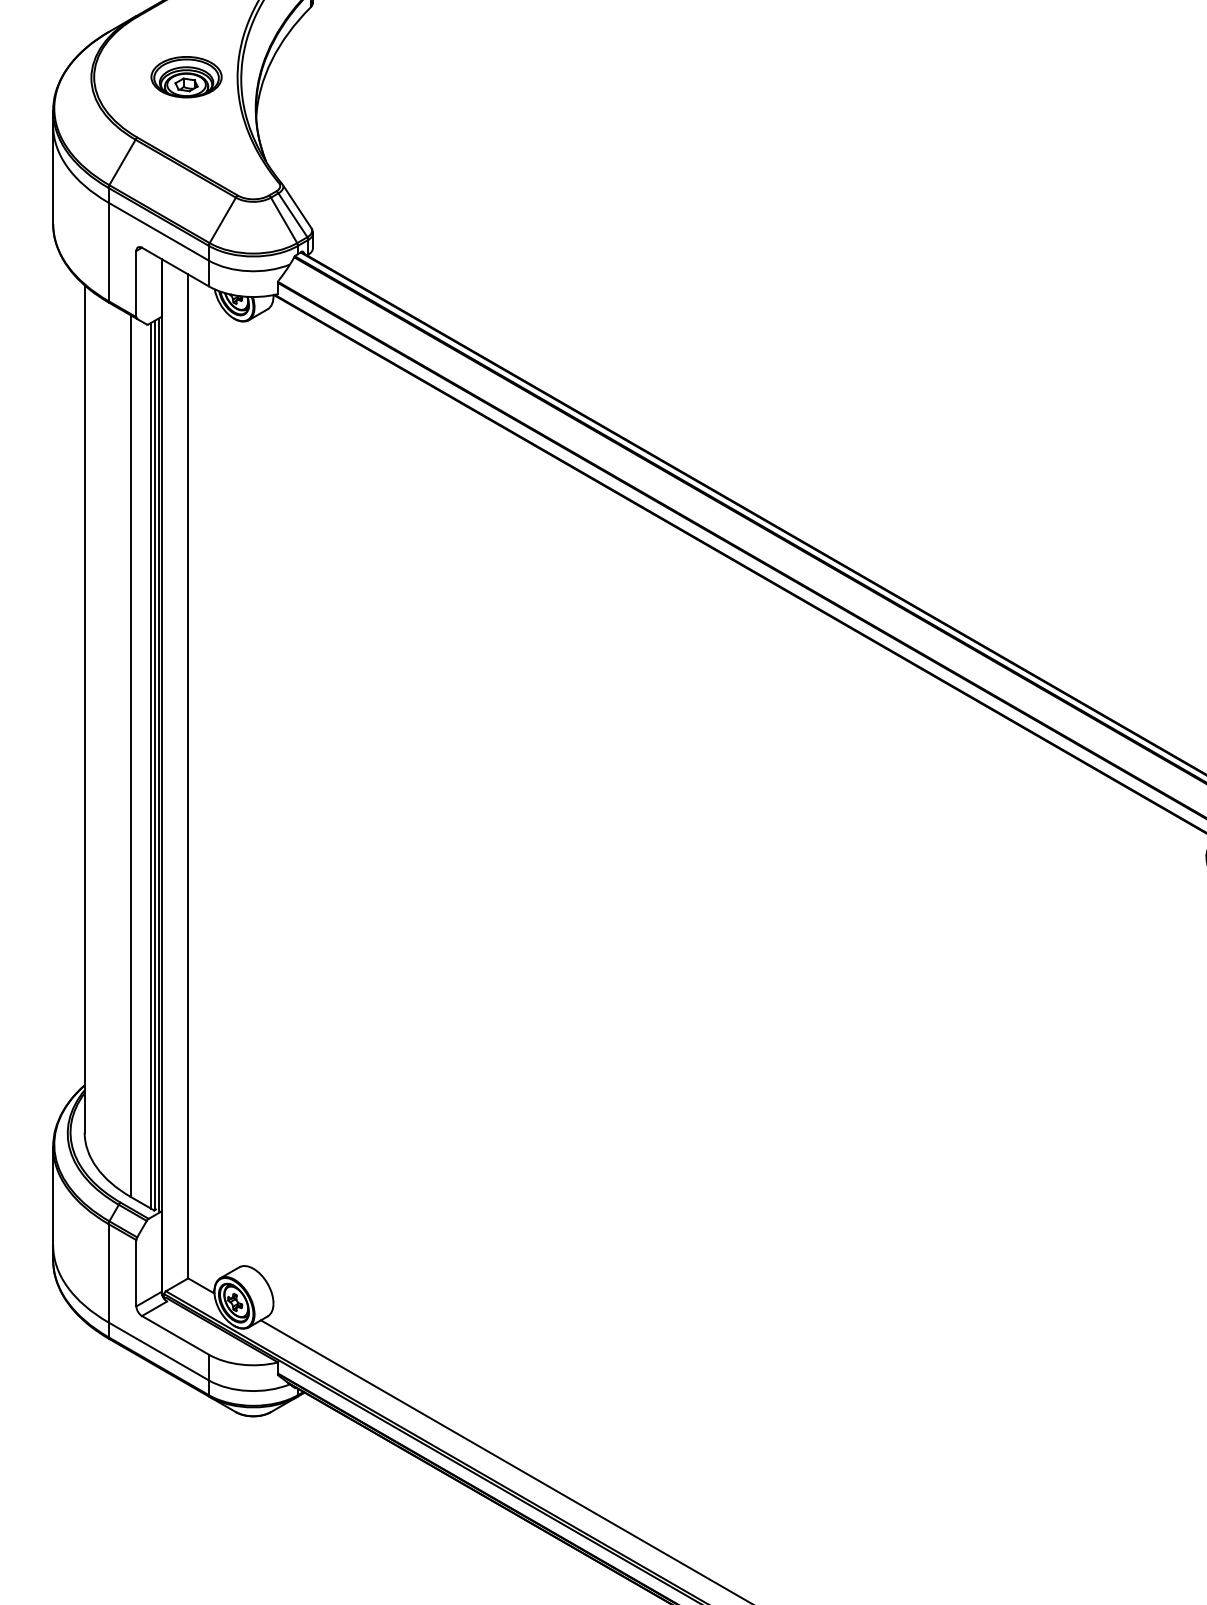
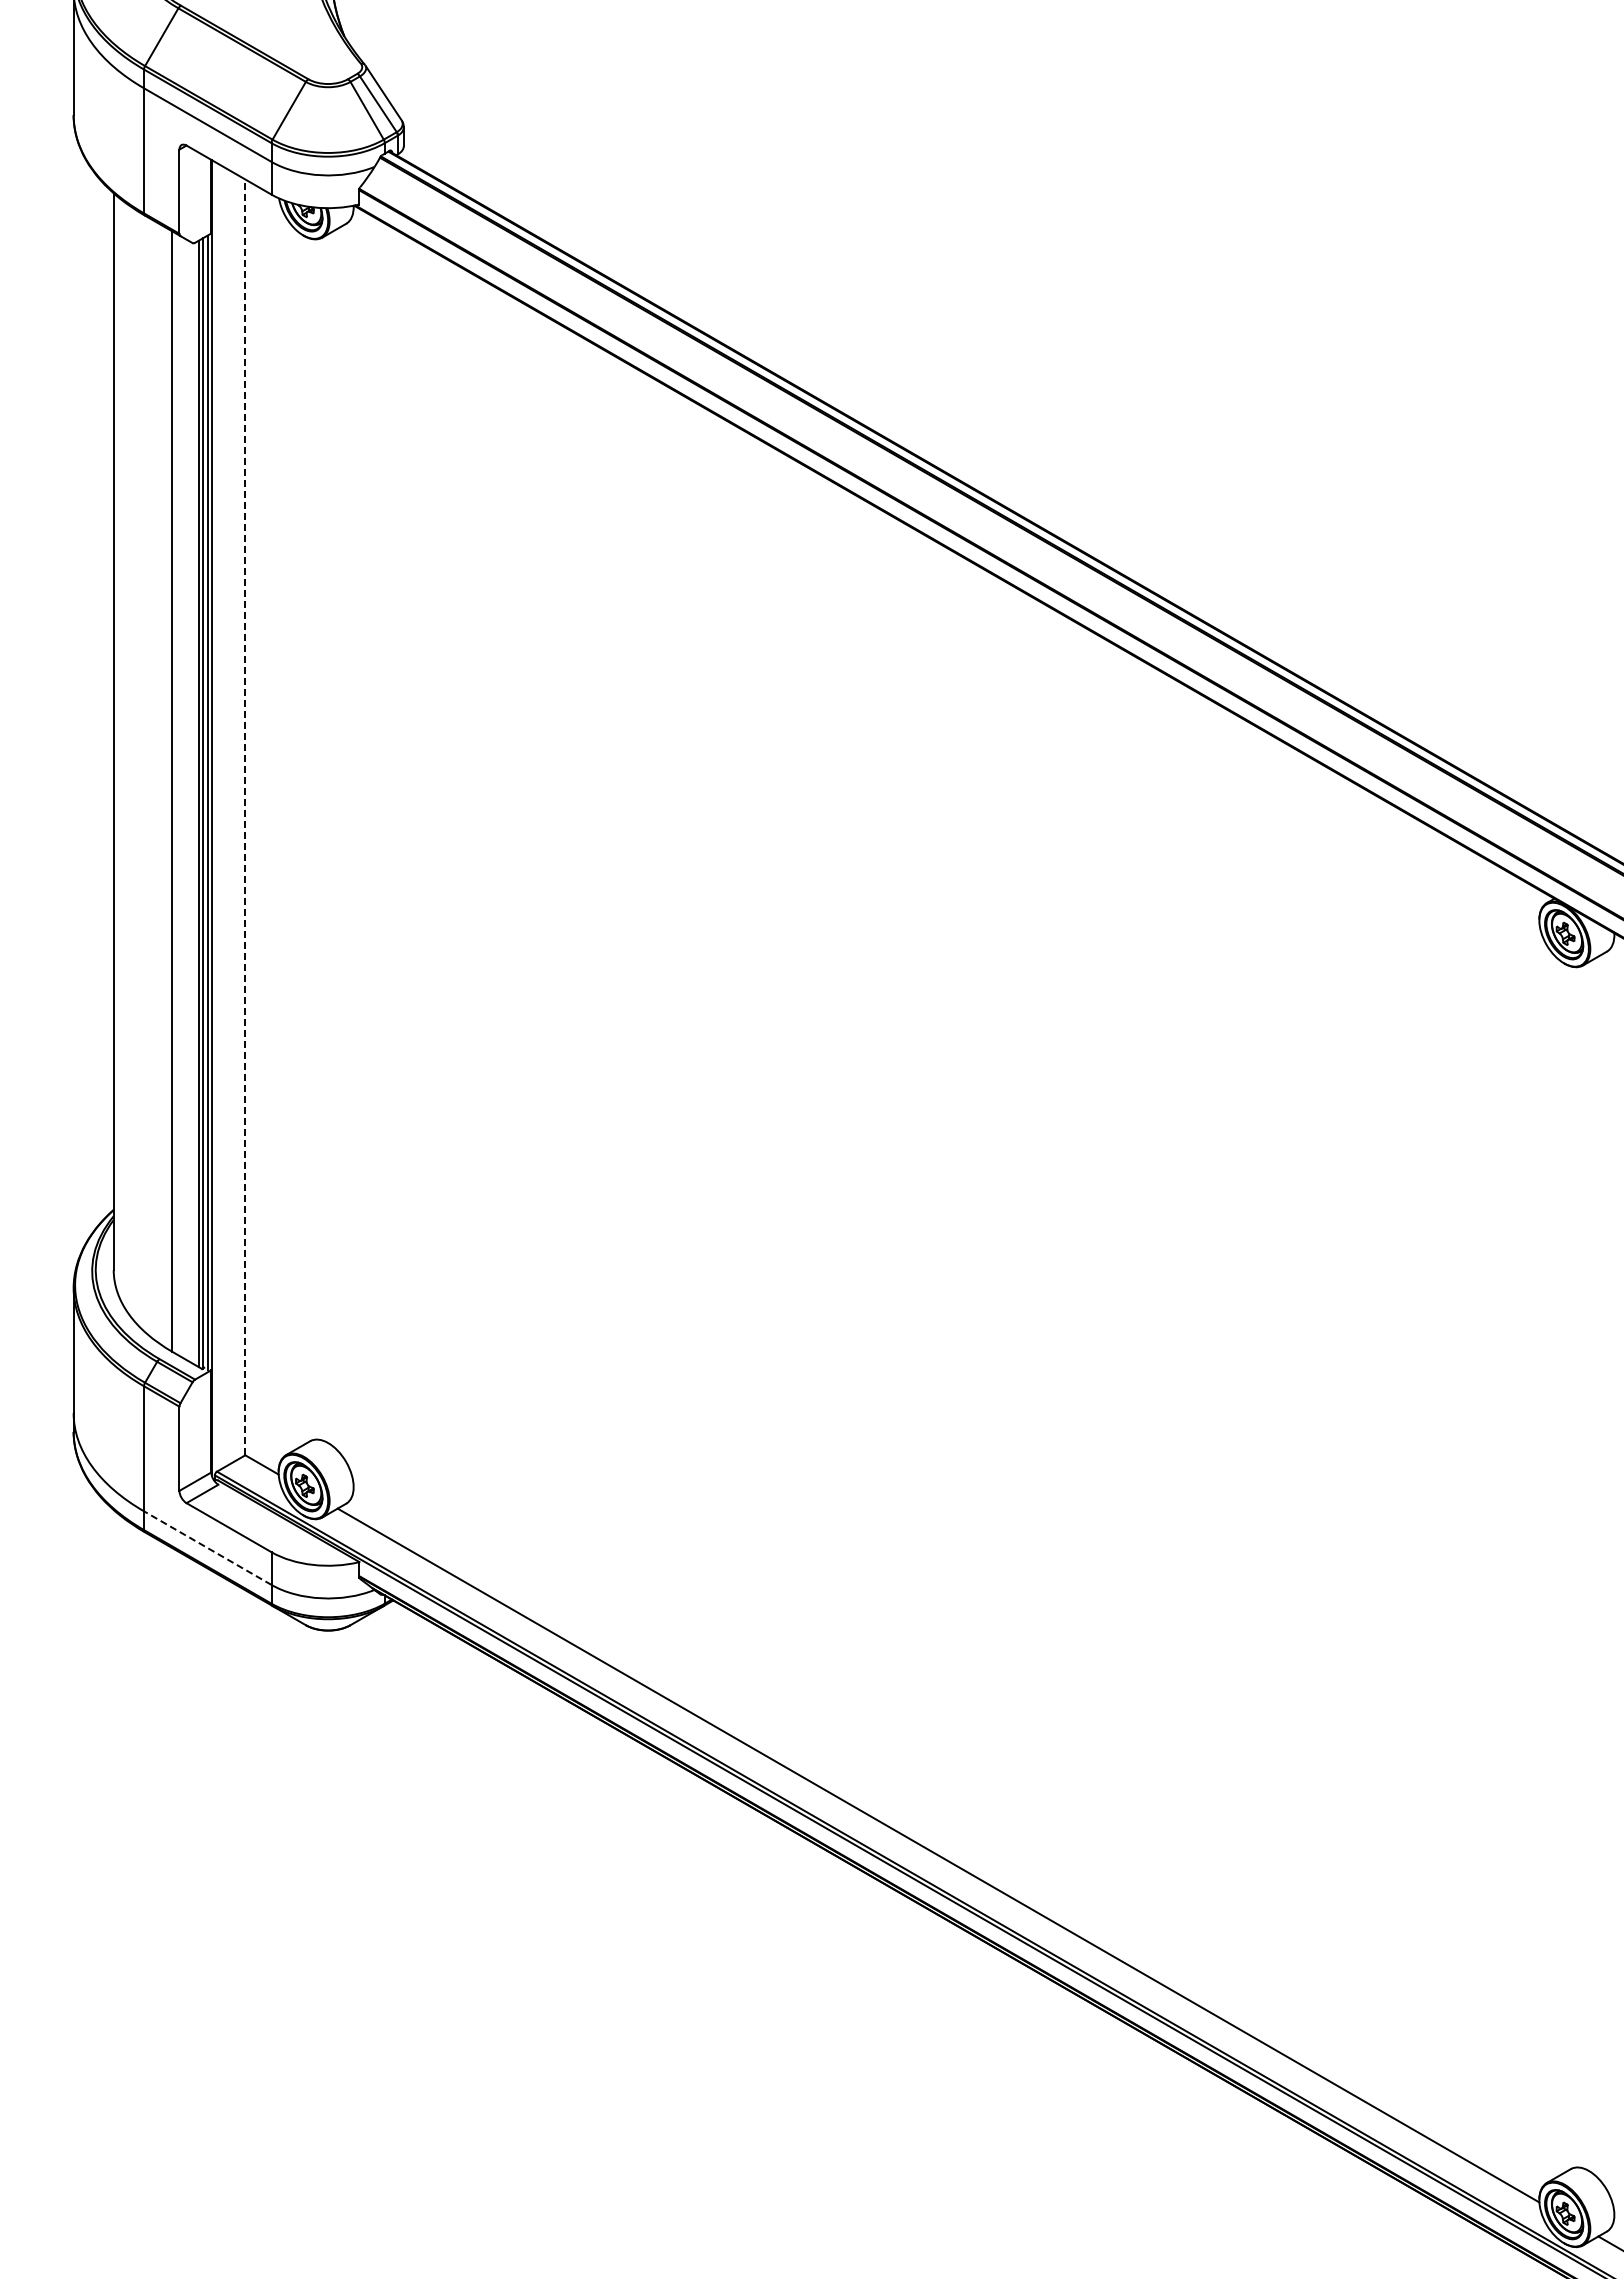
line: (187, 776) -> (244, 817), solid -> dashed
line: (158, 1351) -> (207, 1548), solid -> dashed

